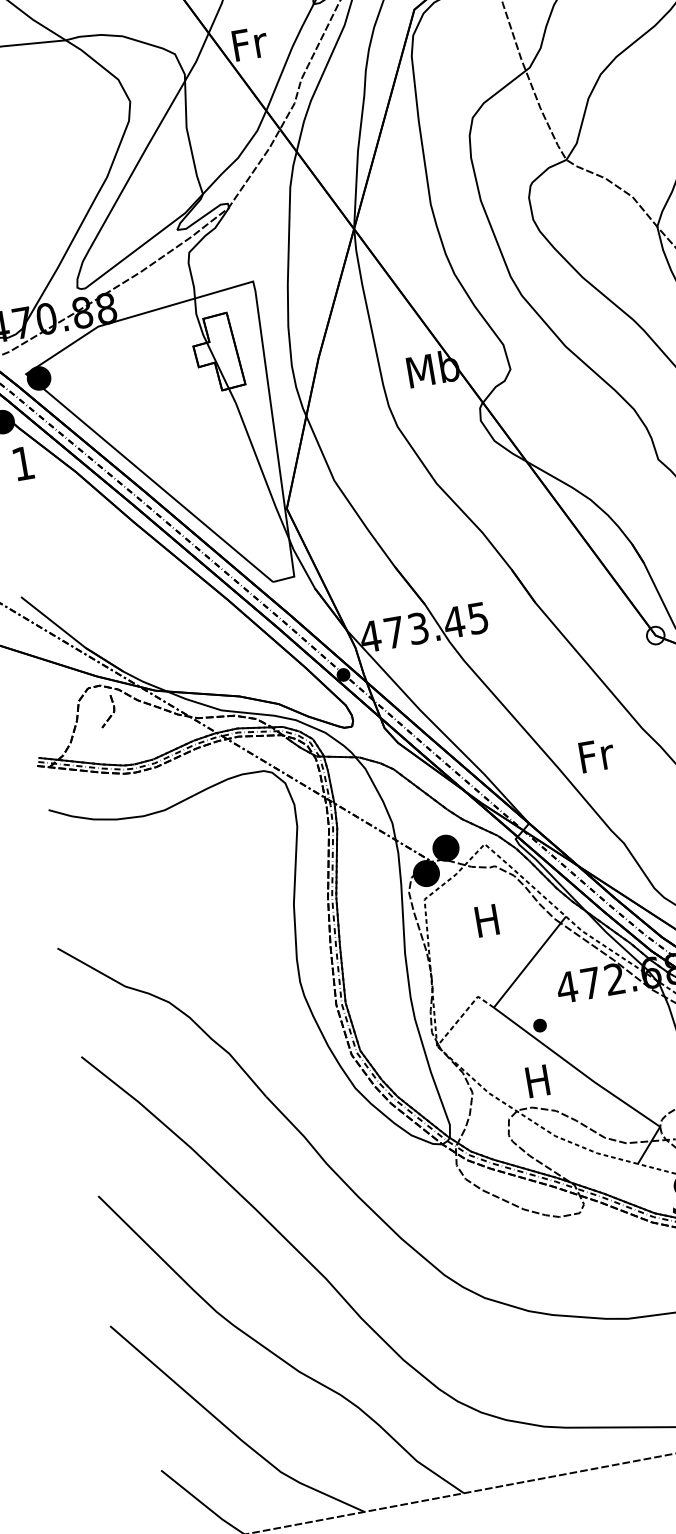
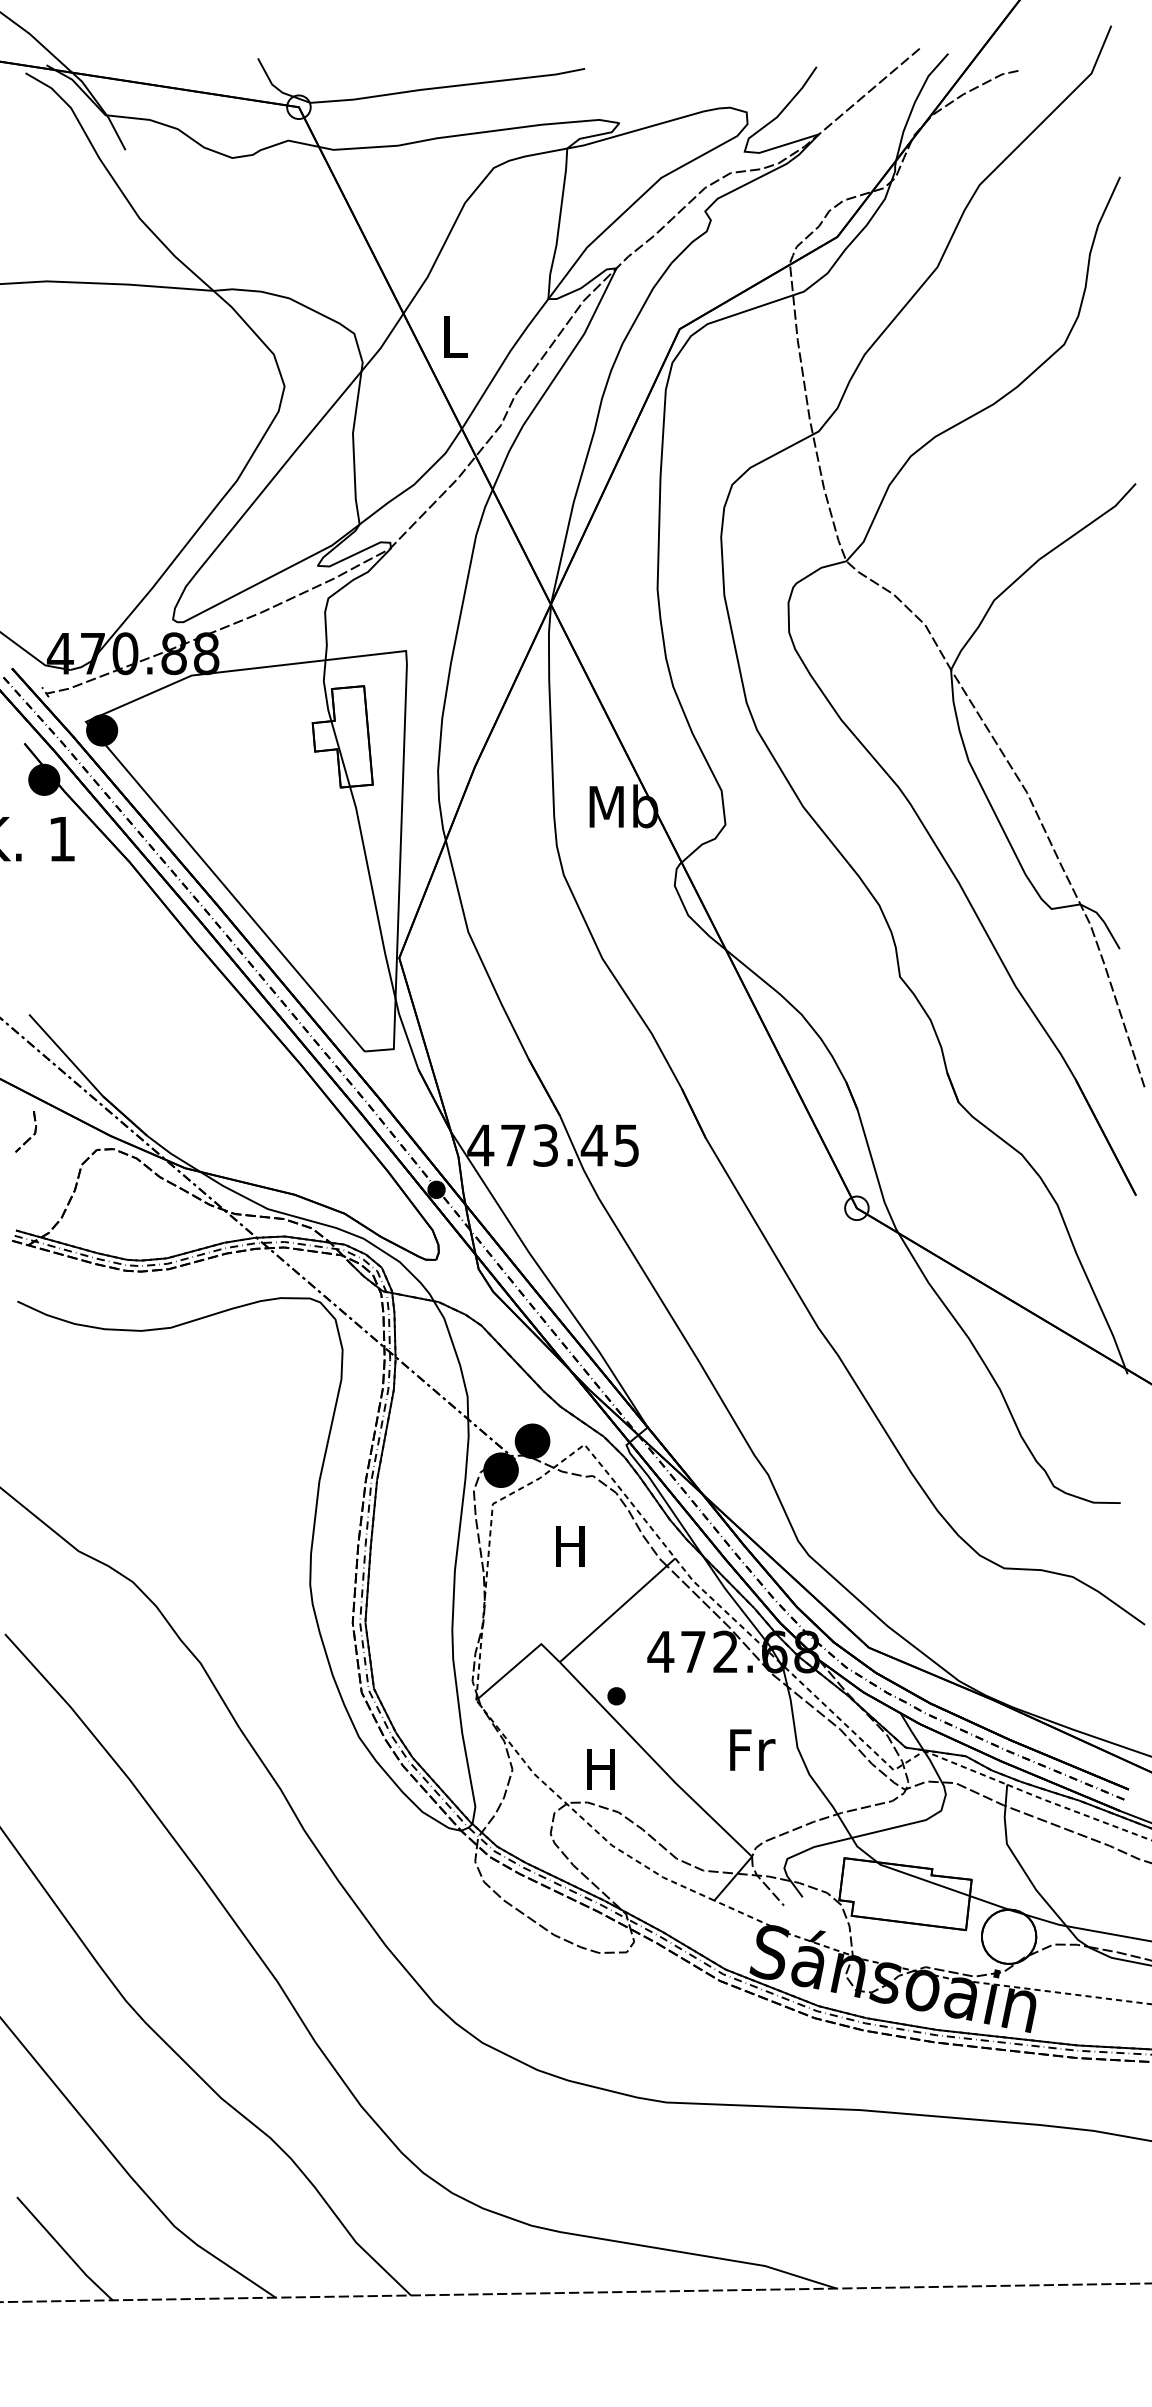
text: (249, 43) -> (455, 336), Fr -> L
part: (110, 715) -> (29, 1137), moved
text: (596, 755) -> (752, 1749), moved
line: (464, 1012) -> (519, 1662), dashed -> solid

